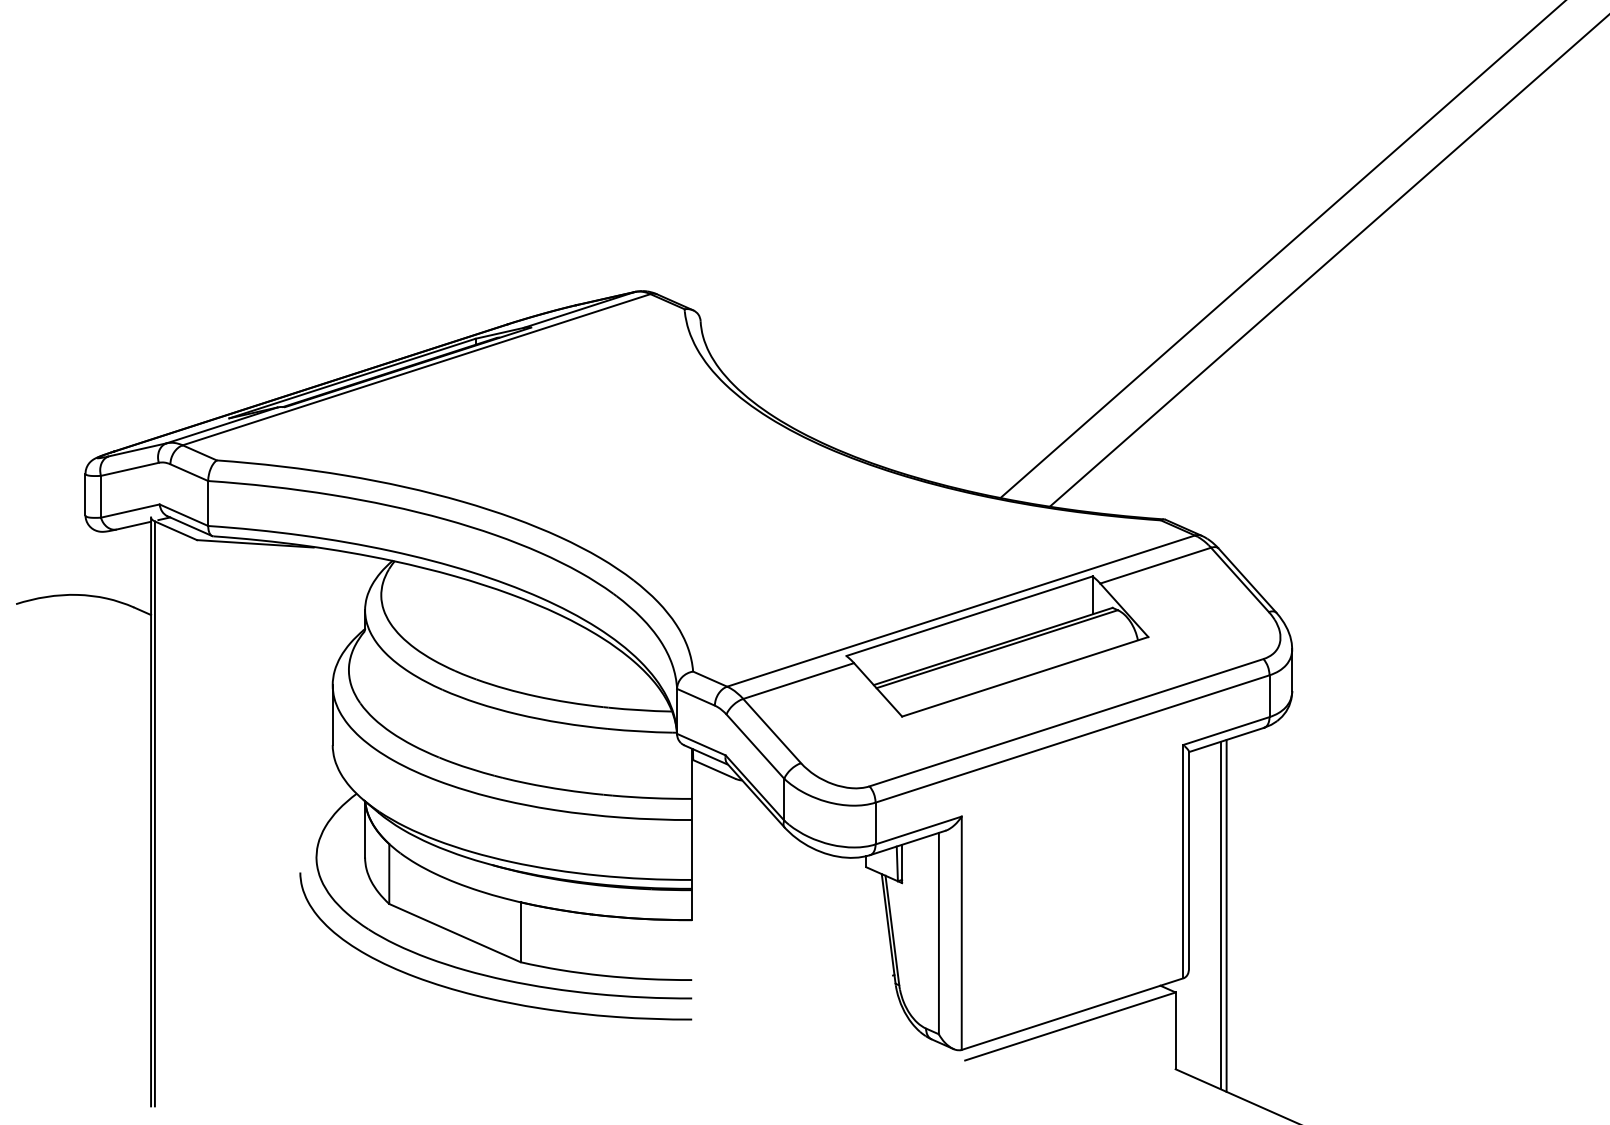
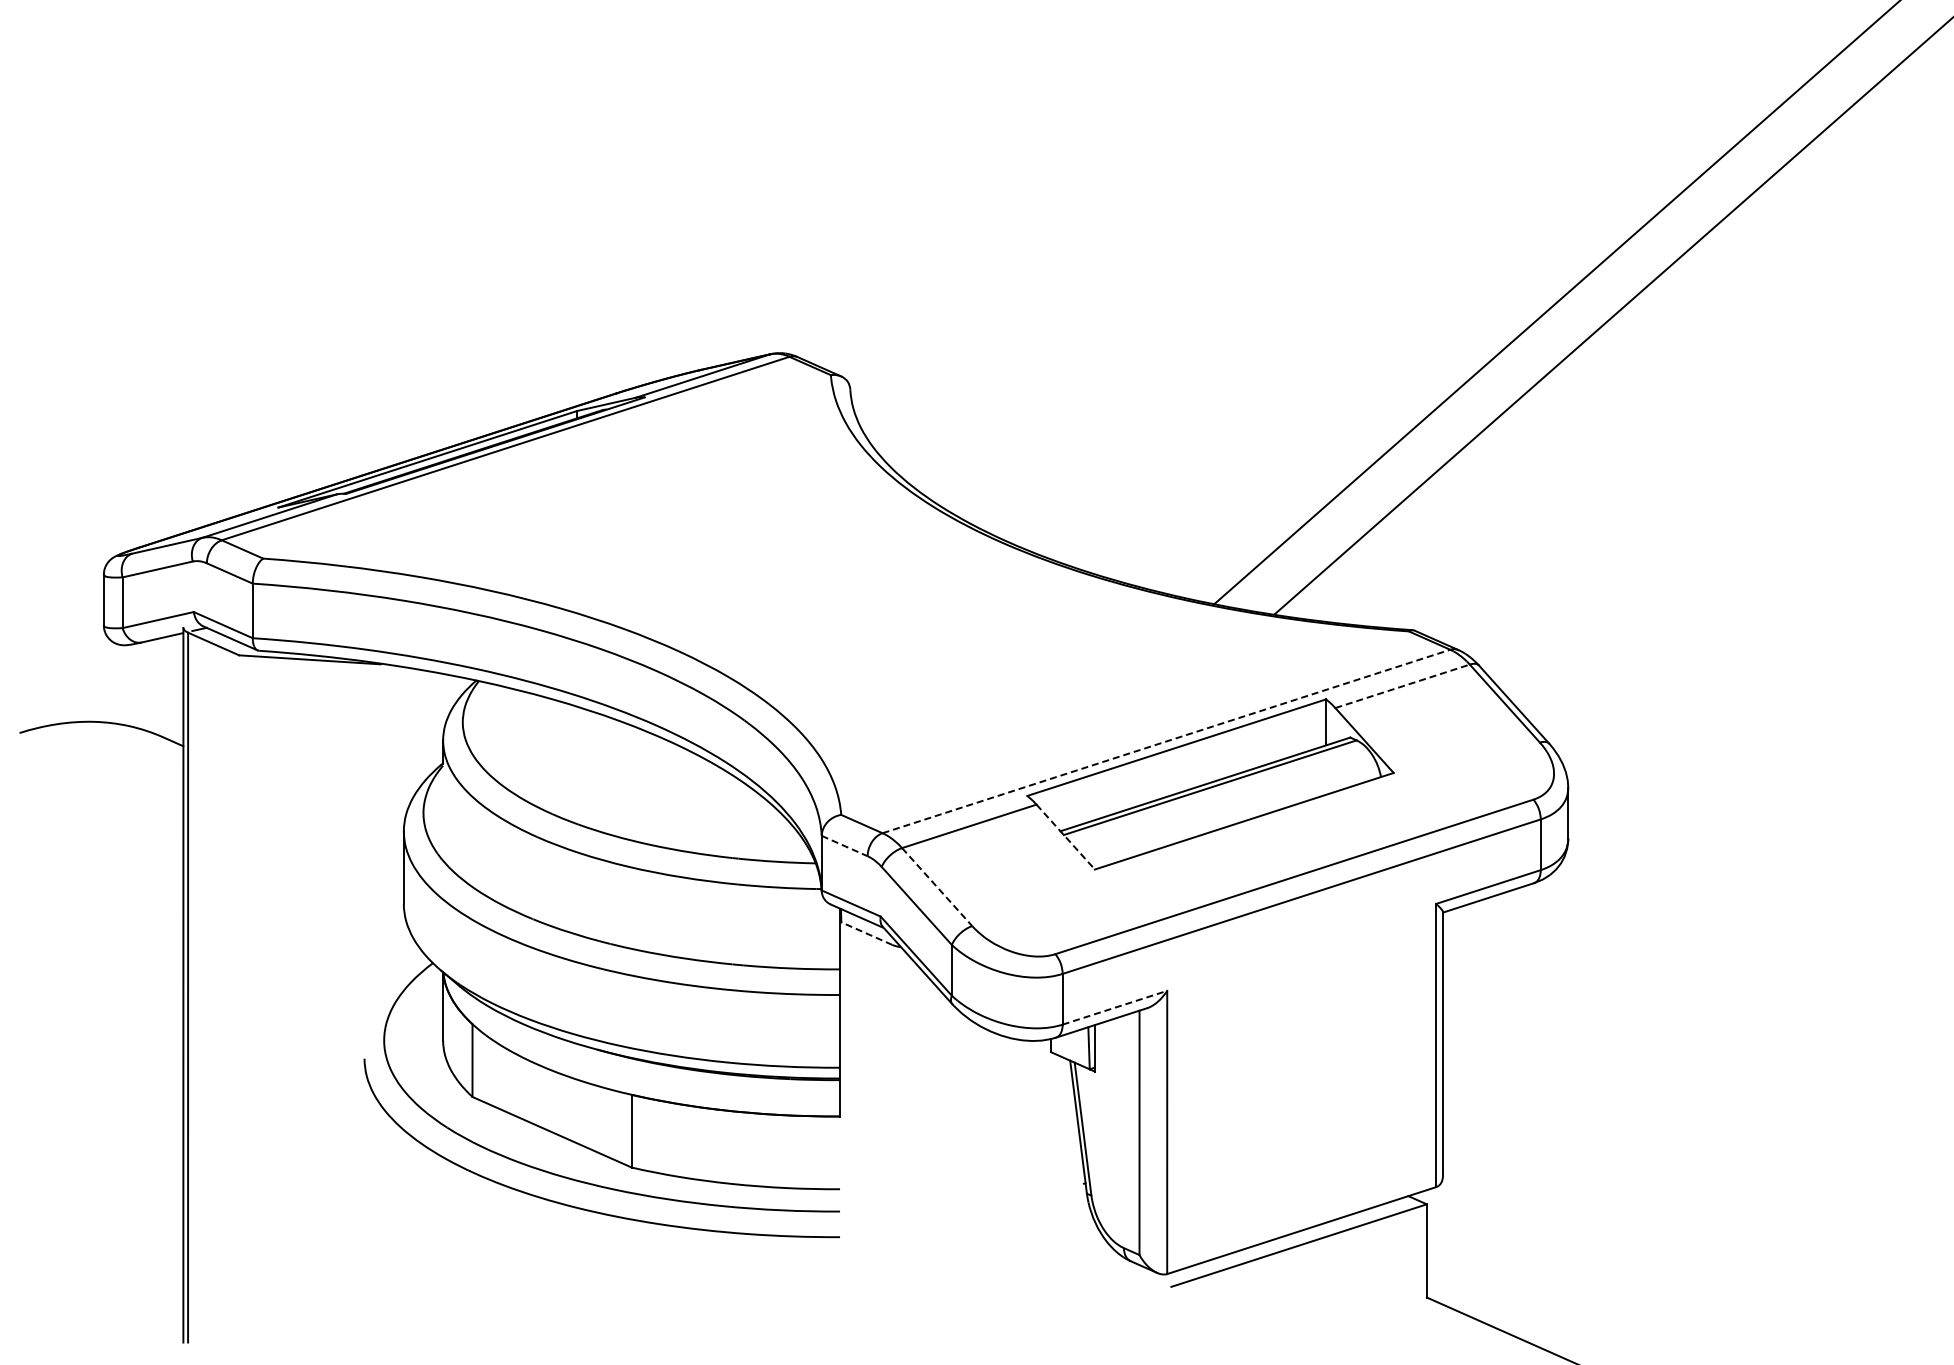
line: (1155, 565) -> (1402, 686), solid -> dashed
line: (961, 611) -> (1166, 741), solid -> dashed
line: (877, 690) -> (1065, 837), solid -> dashed
line: (696, 697) -> (845, 846), solid -> dashed
line: (772, 731) -> (937, 887), solid -> dashed
line: (713, 769) -> (866, 933), solid -> dashed
line: (918, 830) -> (1114, 1007), solid -> dashed
line: (1220, 915) -> (1481, 1110), removed
line: (1226, 915) -> (1488, 1110), removed

